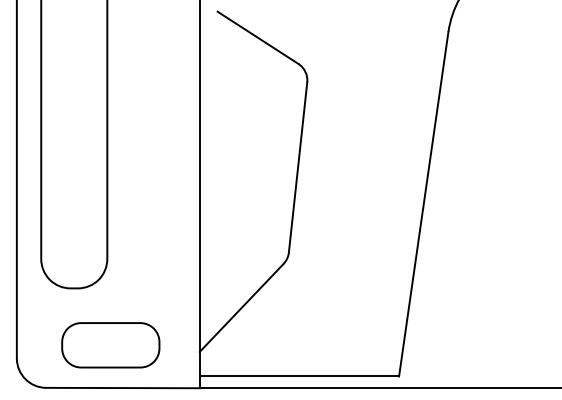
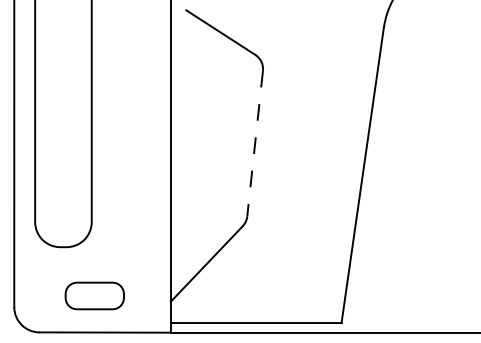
line: (298, 167) -> (255, 143), solid -> dashed
part: (110, 345) -> (94, 296), size x0.7

